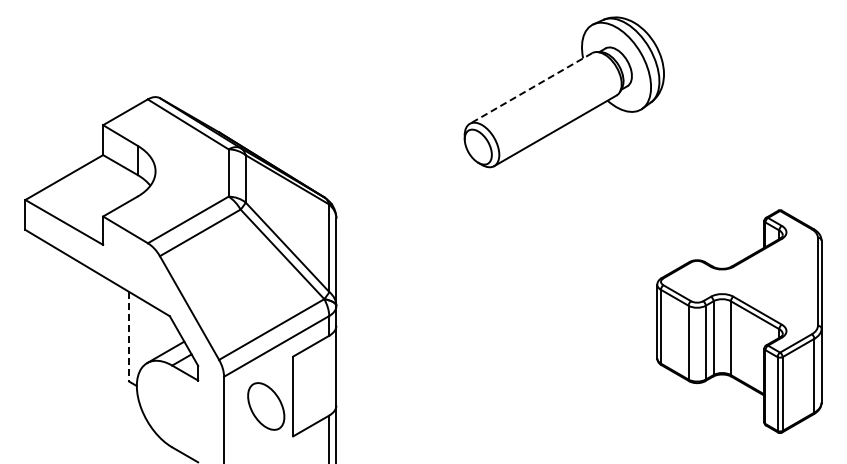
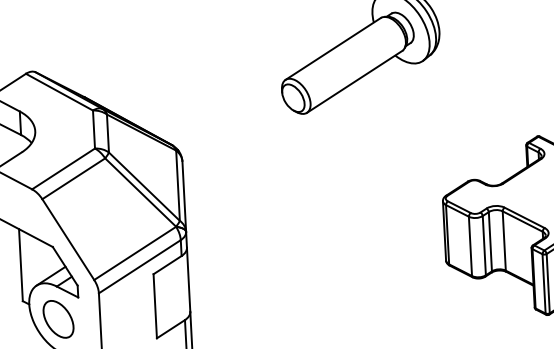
line: (531, 88) -> (333, 48), dashed -> solid
line: (129, 336) -> (21, 264), dashed -> solid
part: (266, 406) -> (58, 319), moved

